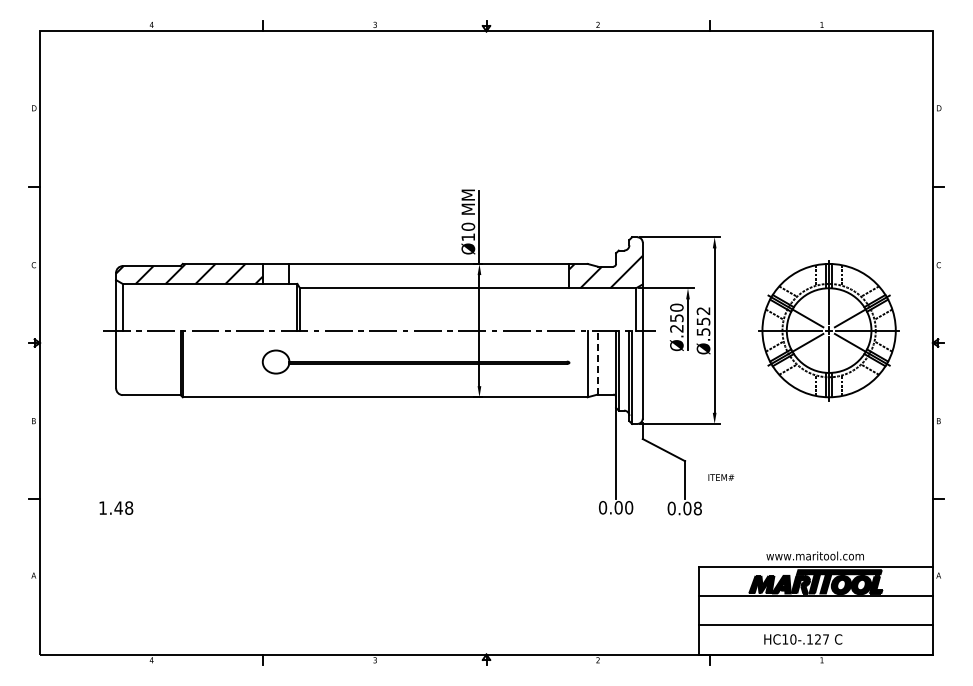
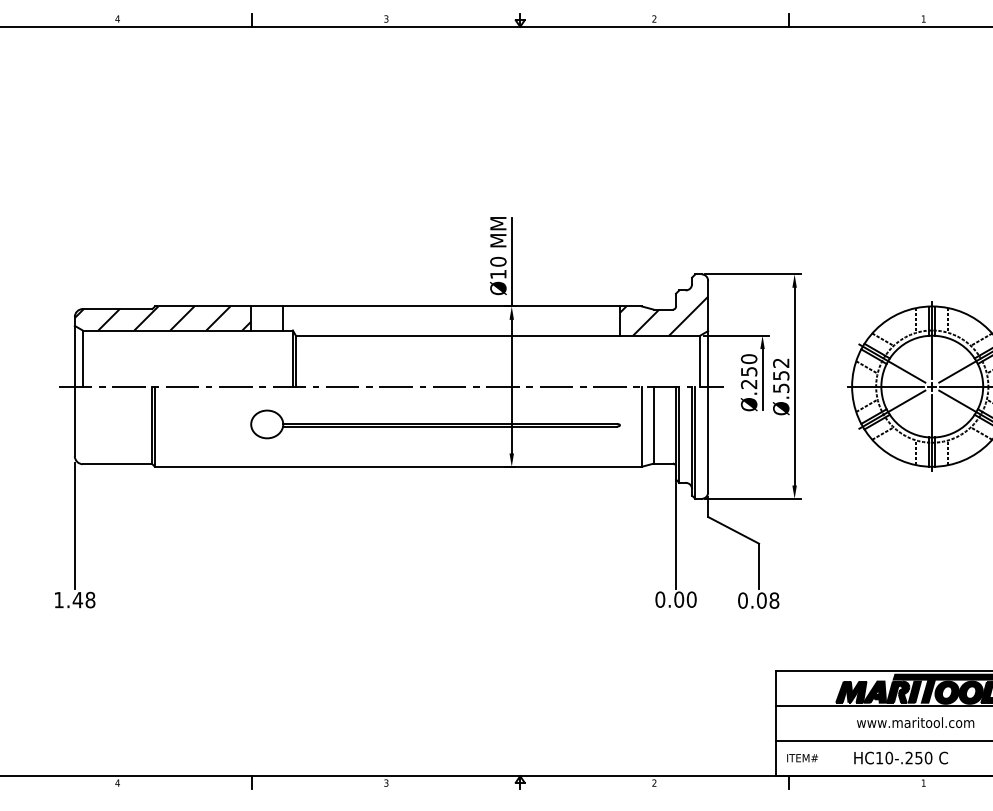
line: (597, 362) -> (653, 424), dashed -> solid
line: (116, 446) -> (75, 526), added
text: (721, 477) -> (802, 758), moved
text: (814, 555) -> (914, 722), moved
text: (818, 639) -> (919, 758), HC10-.127 -> HC10-.250

